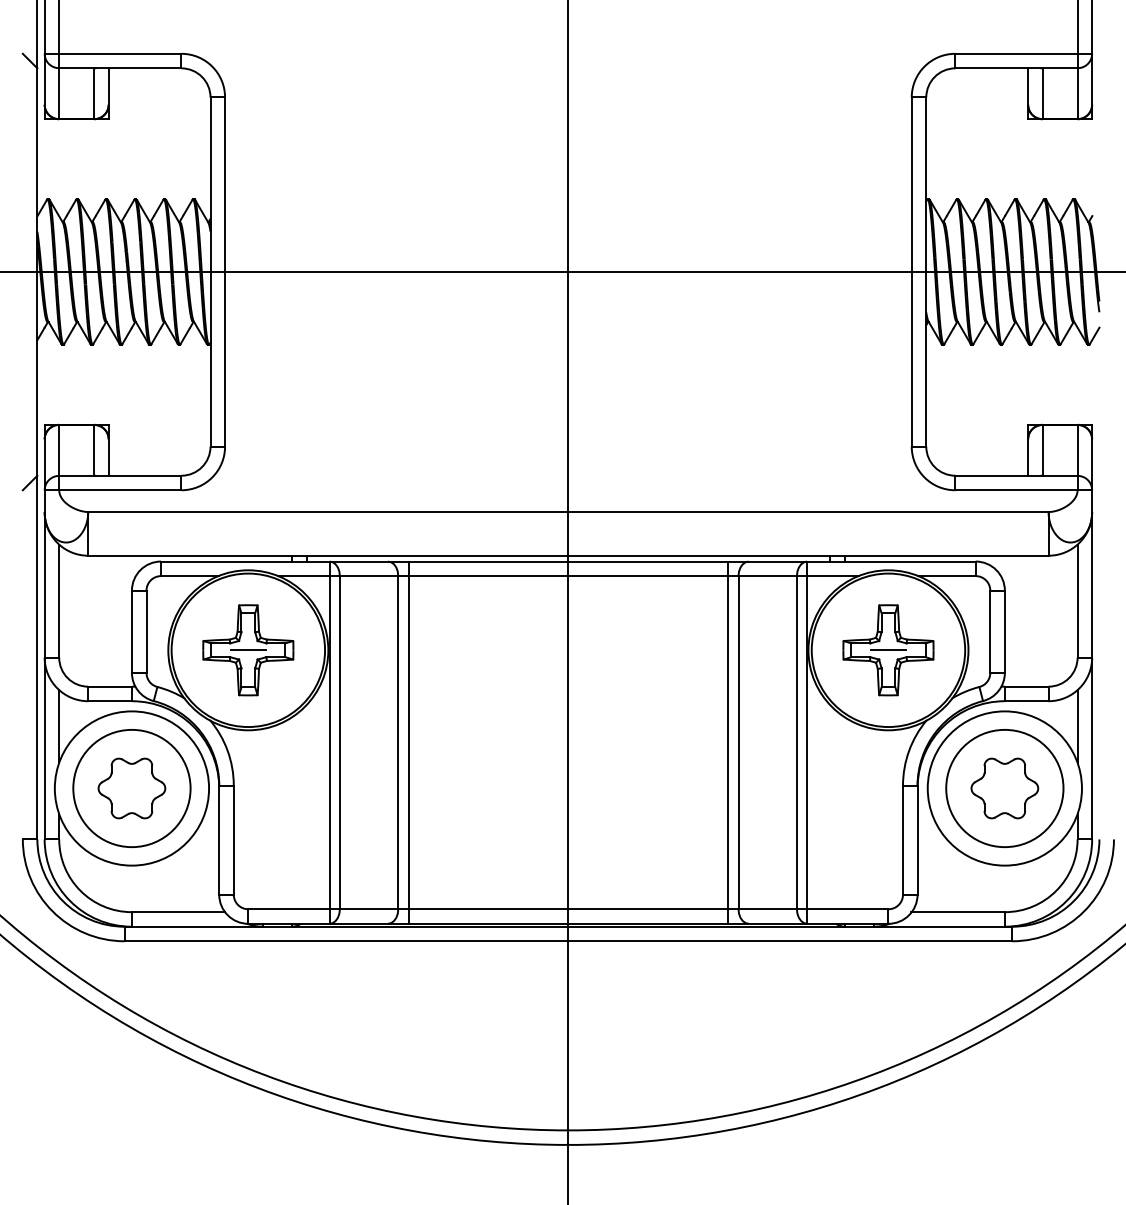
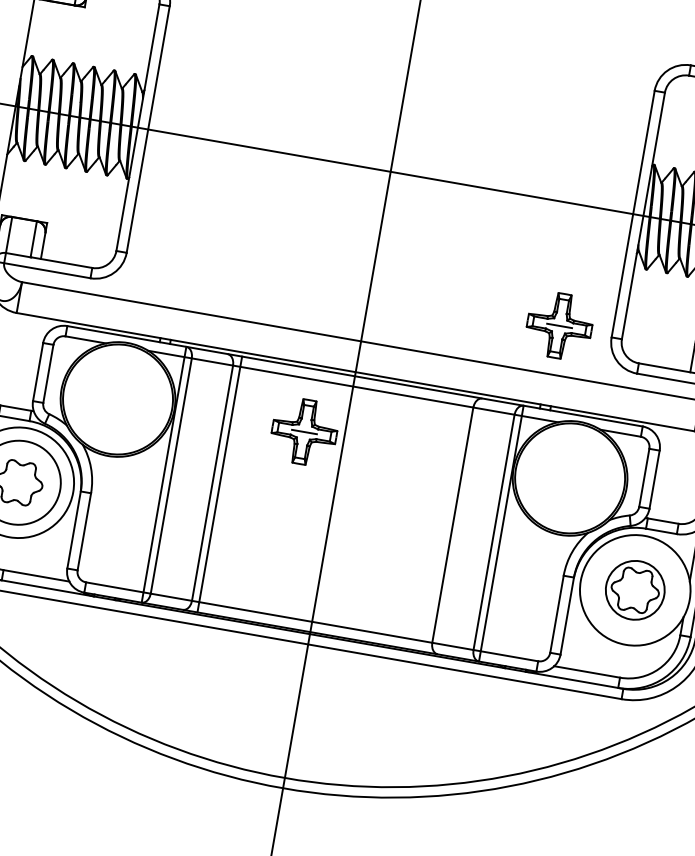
part: (248, 650) -> (304, 432), moved
part: (888, 650) -> (559, 326), moved
line: (728, 742) -> (445, 523), removed
circle: (1004, 788) -> (635, 590), size x0.7

